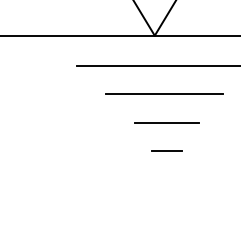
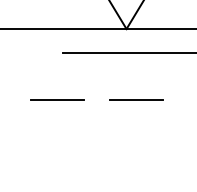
line: (164, 93) -> (134, 76), removed
line: (70, 121) -> (57, 99), added
line: (165, 151) -> (135, 123), removed

